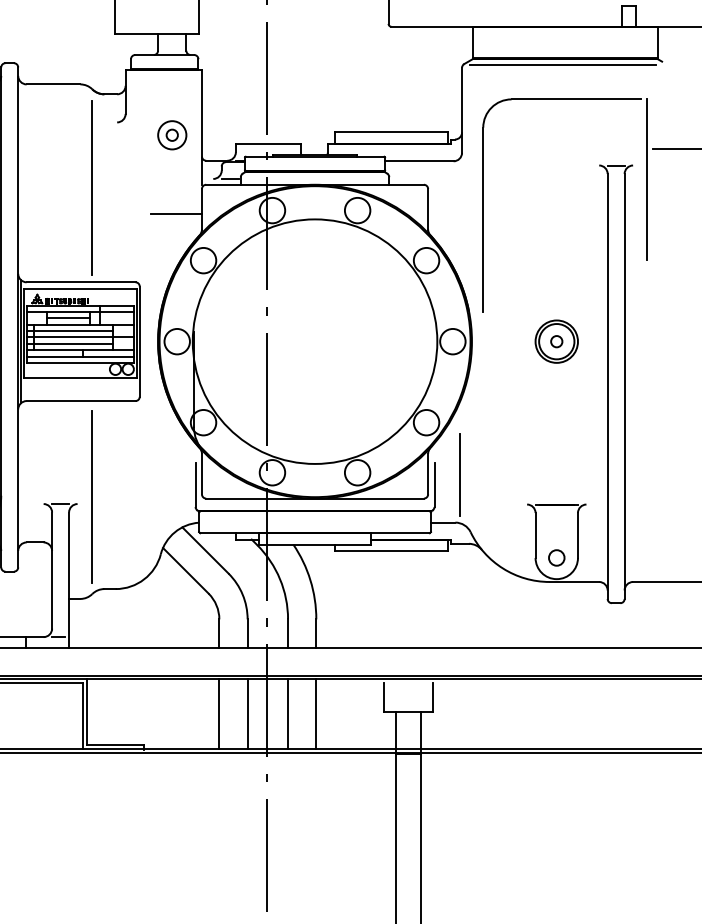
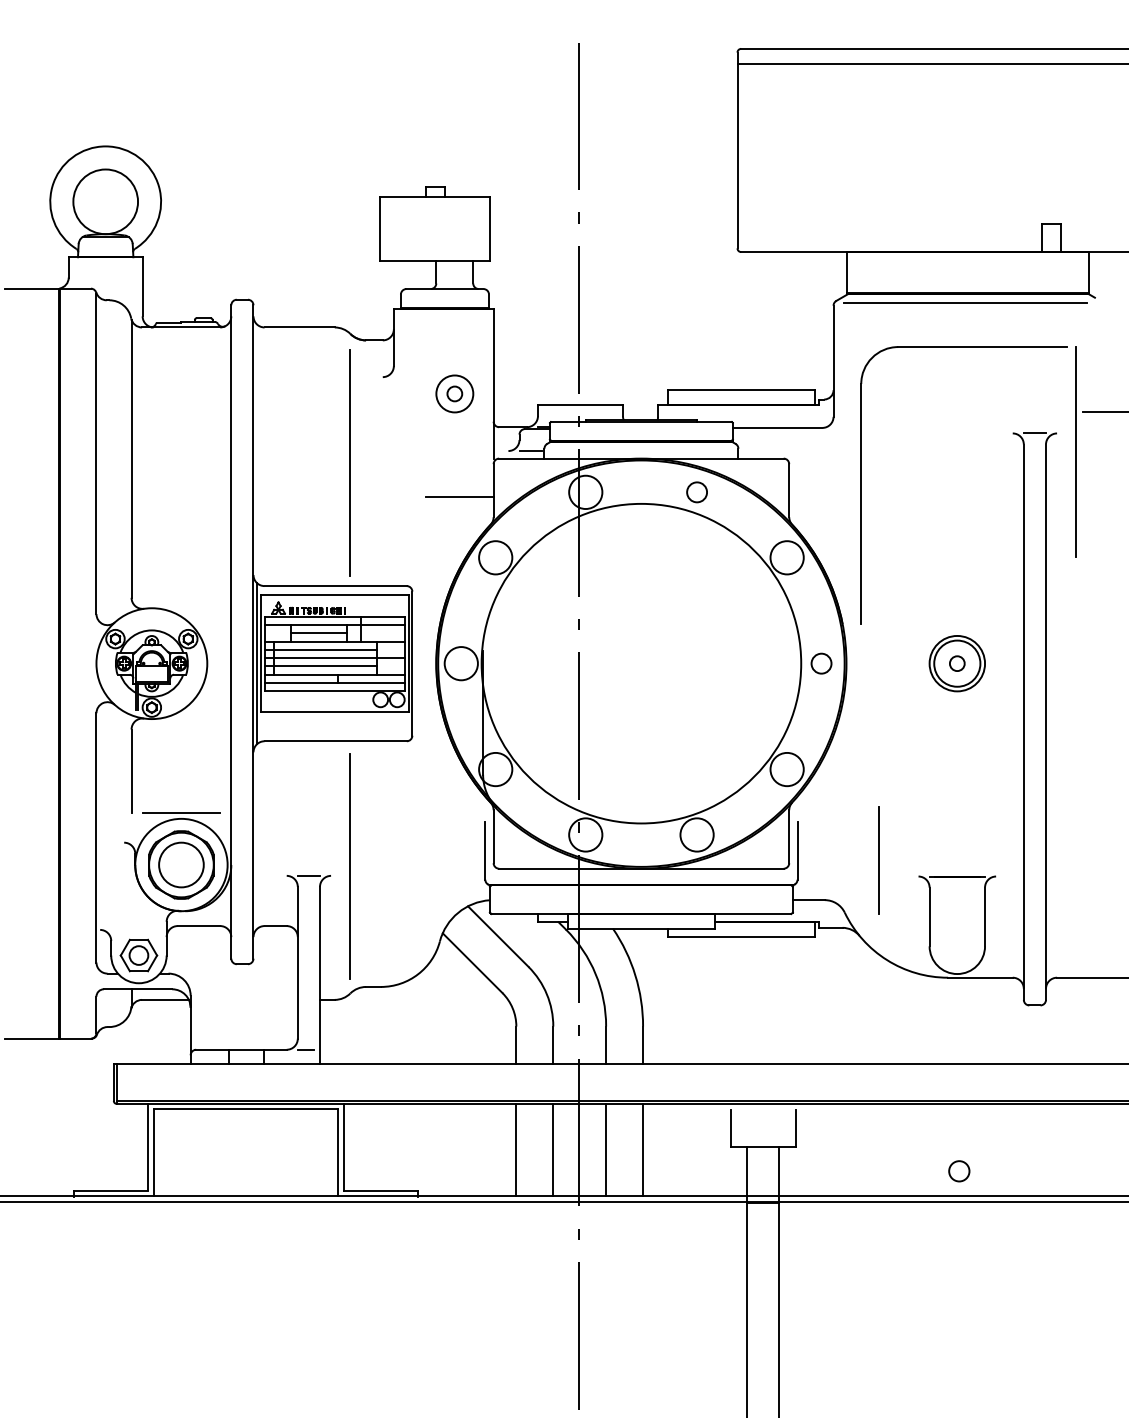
circle: (357, 210) -> (696, 492), size x0.6
circle: (452, 341) -> (821, 663), size x0.6
line: (458, 474) -> (878, 860), moved
circle: (556, 558) -> (959, 1171), moved

